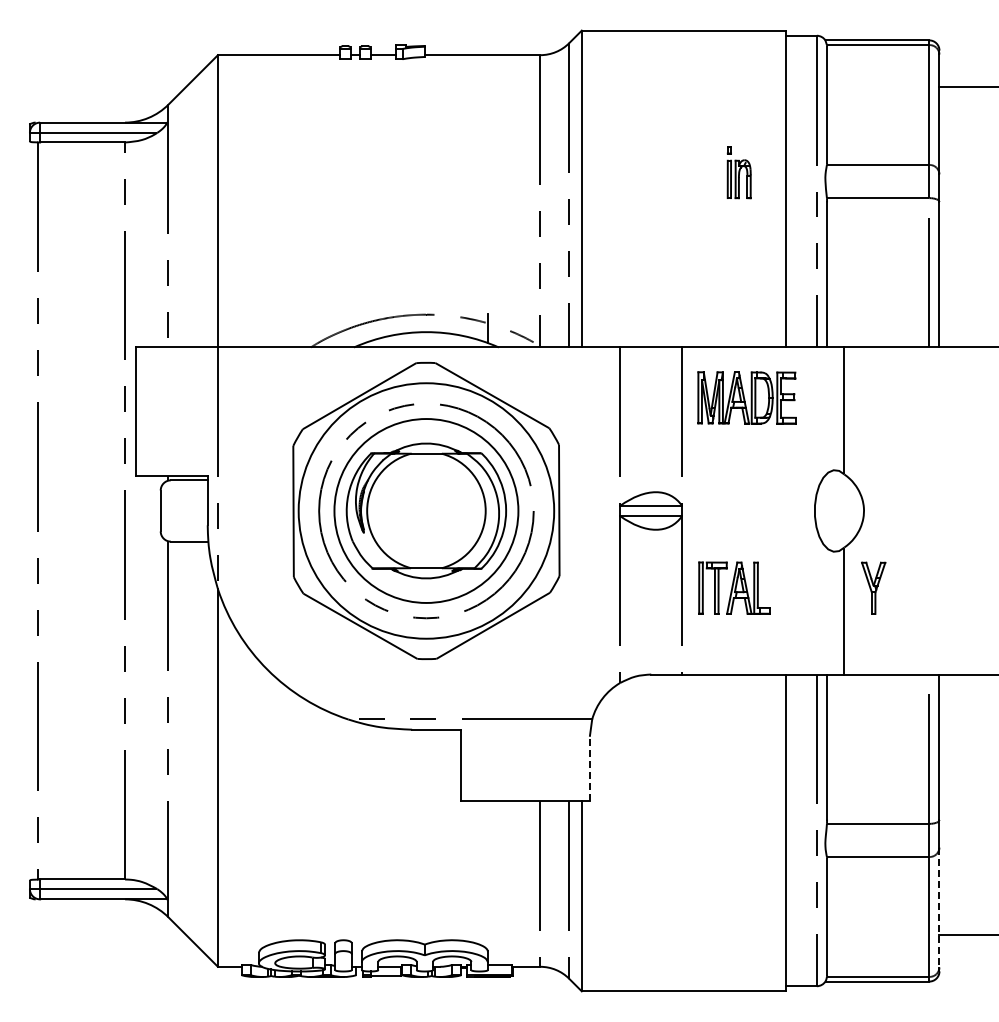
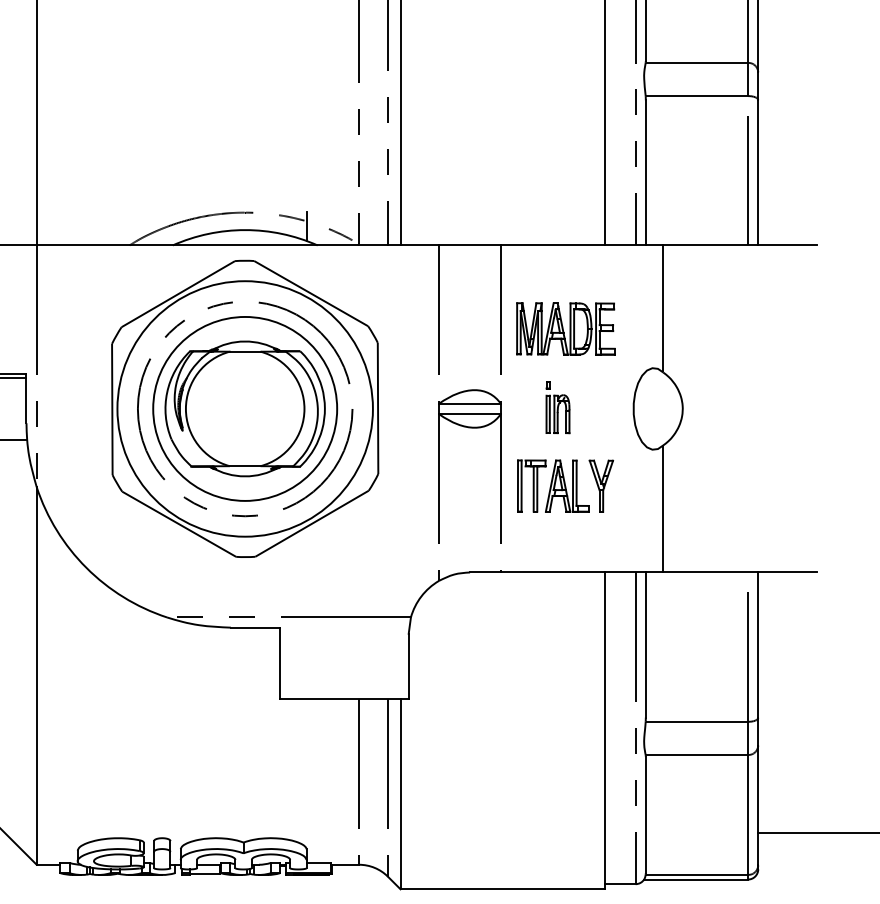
part: (738, 172) -> (557, 407), moved
part: (746, 397) -> (565, 328), moved
part: (873, 587) -> (601, 485), moved
line: (589, 768) -> (408, 666), dashed -> solid
line: (939, 907) -> (758, 805), dashed -> solid

